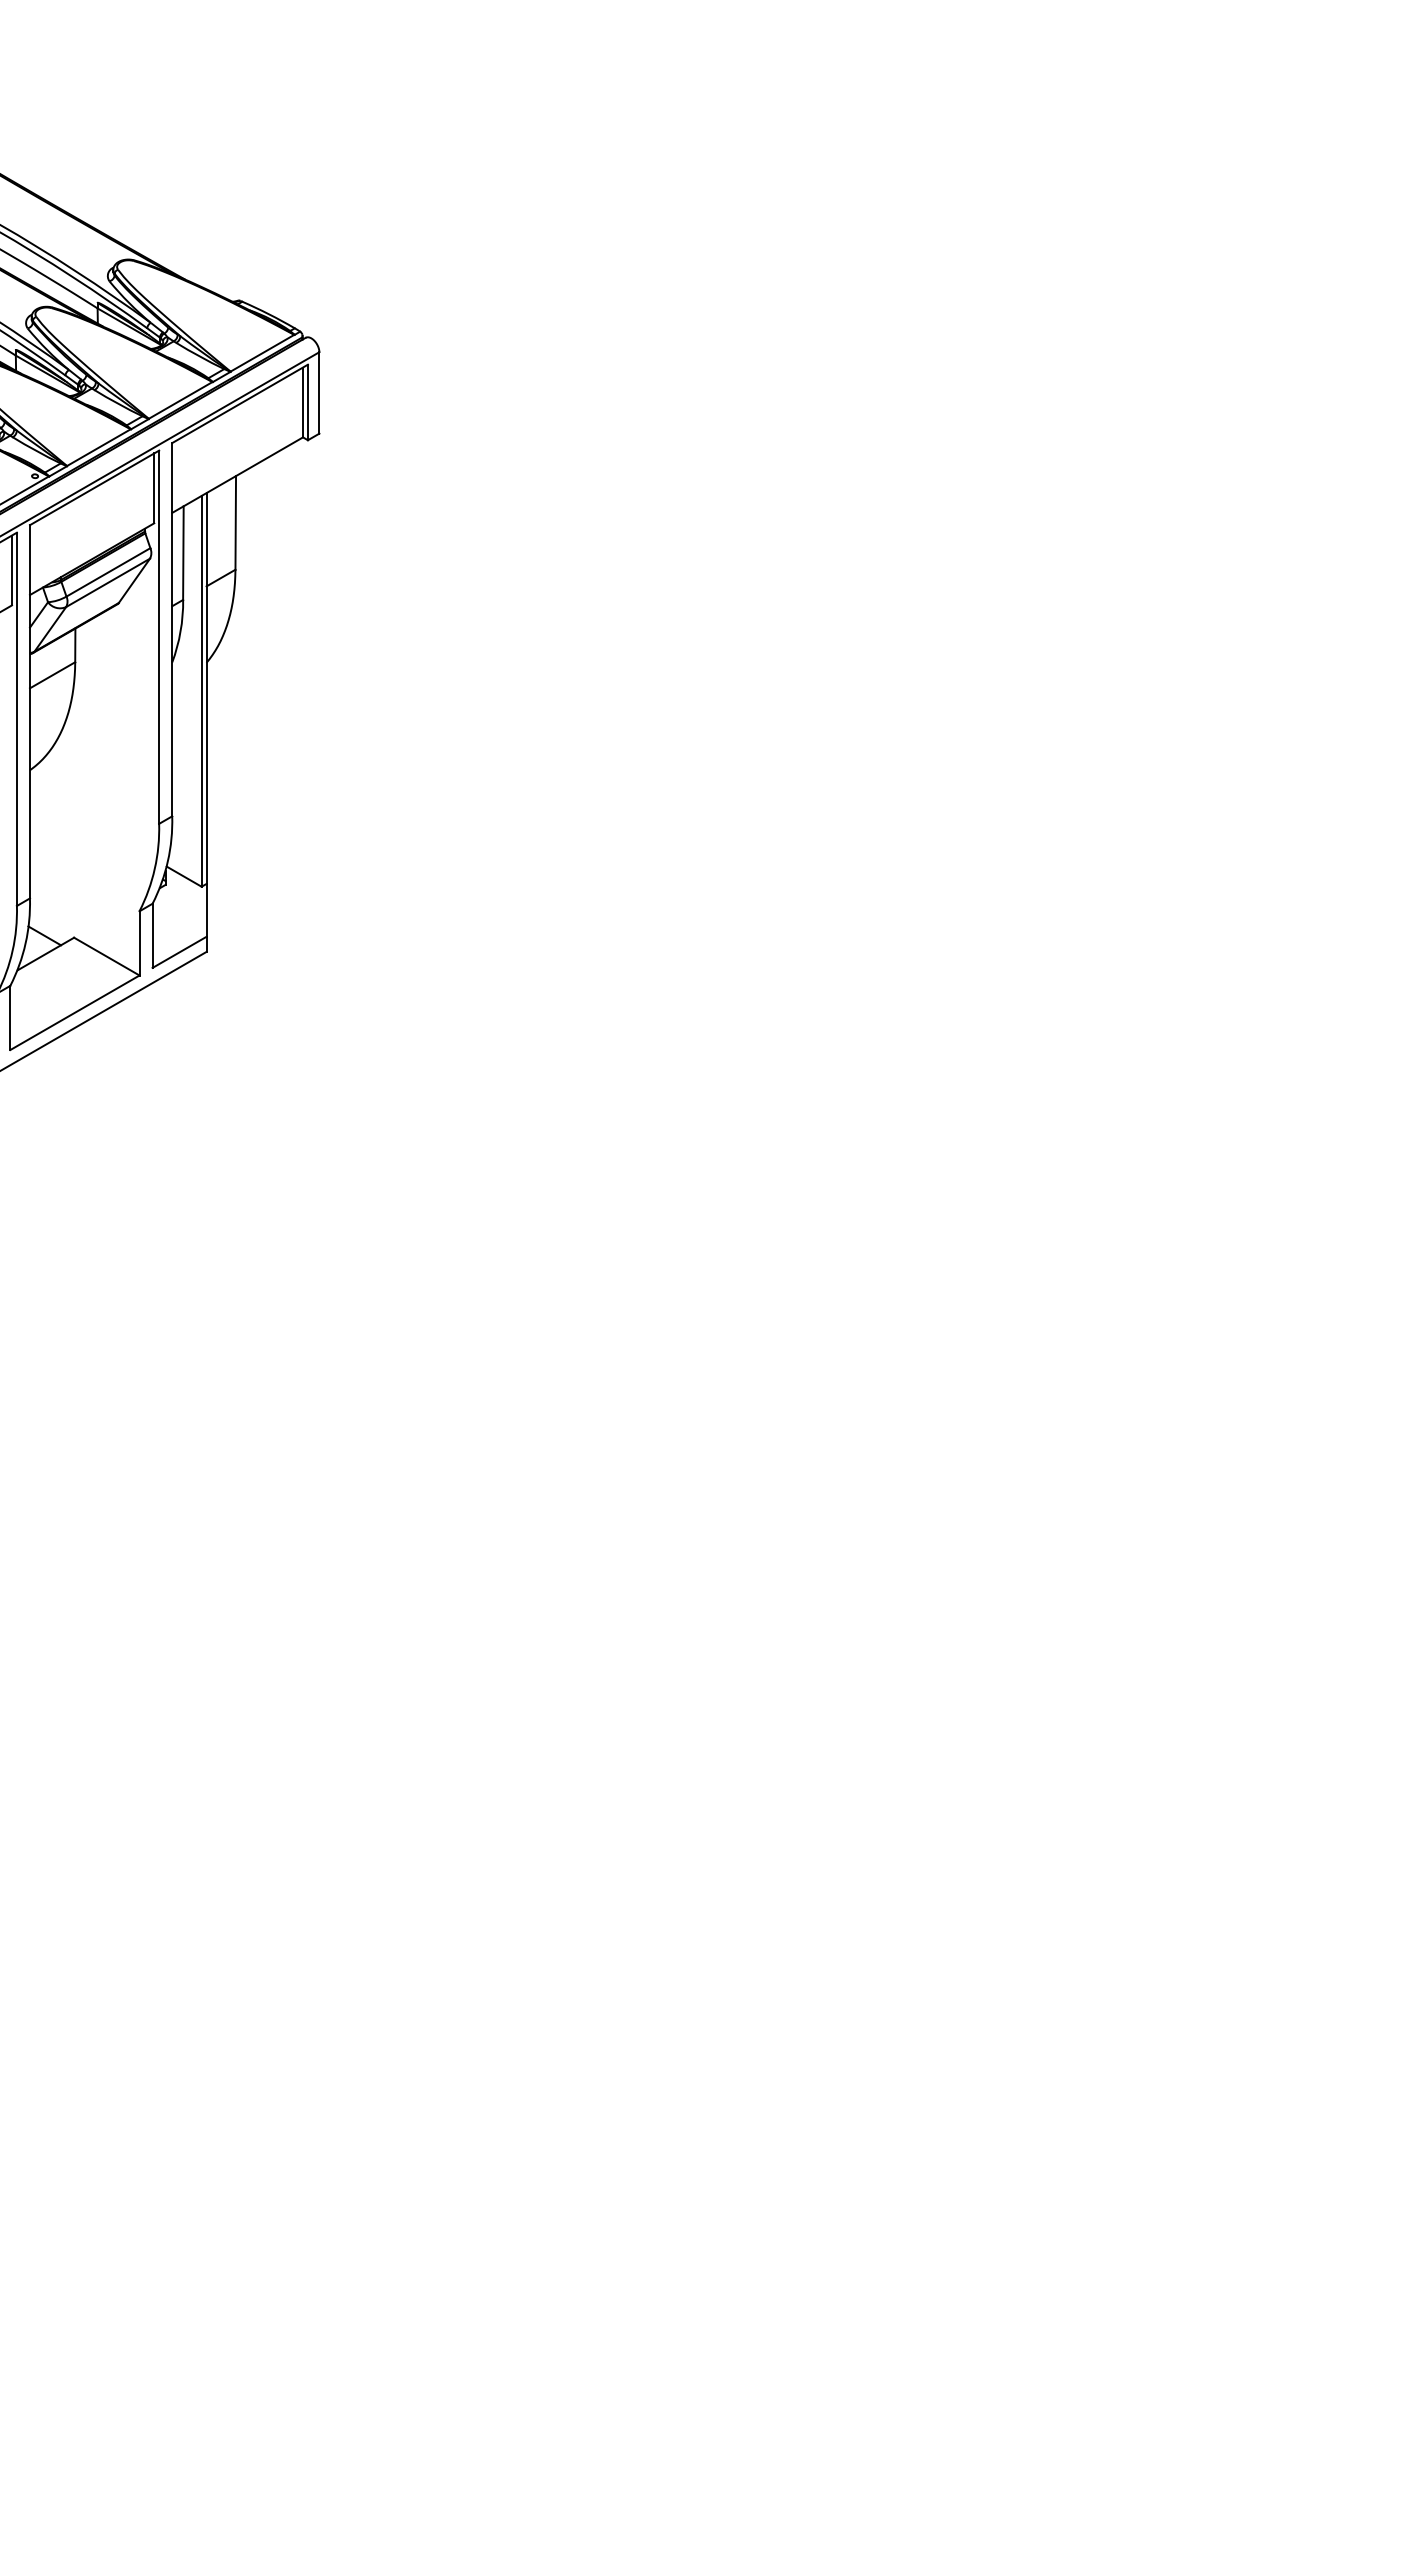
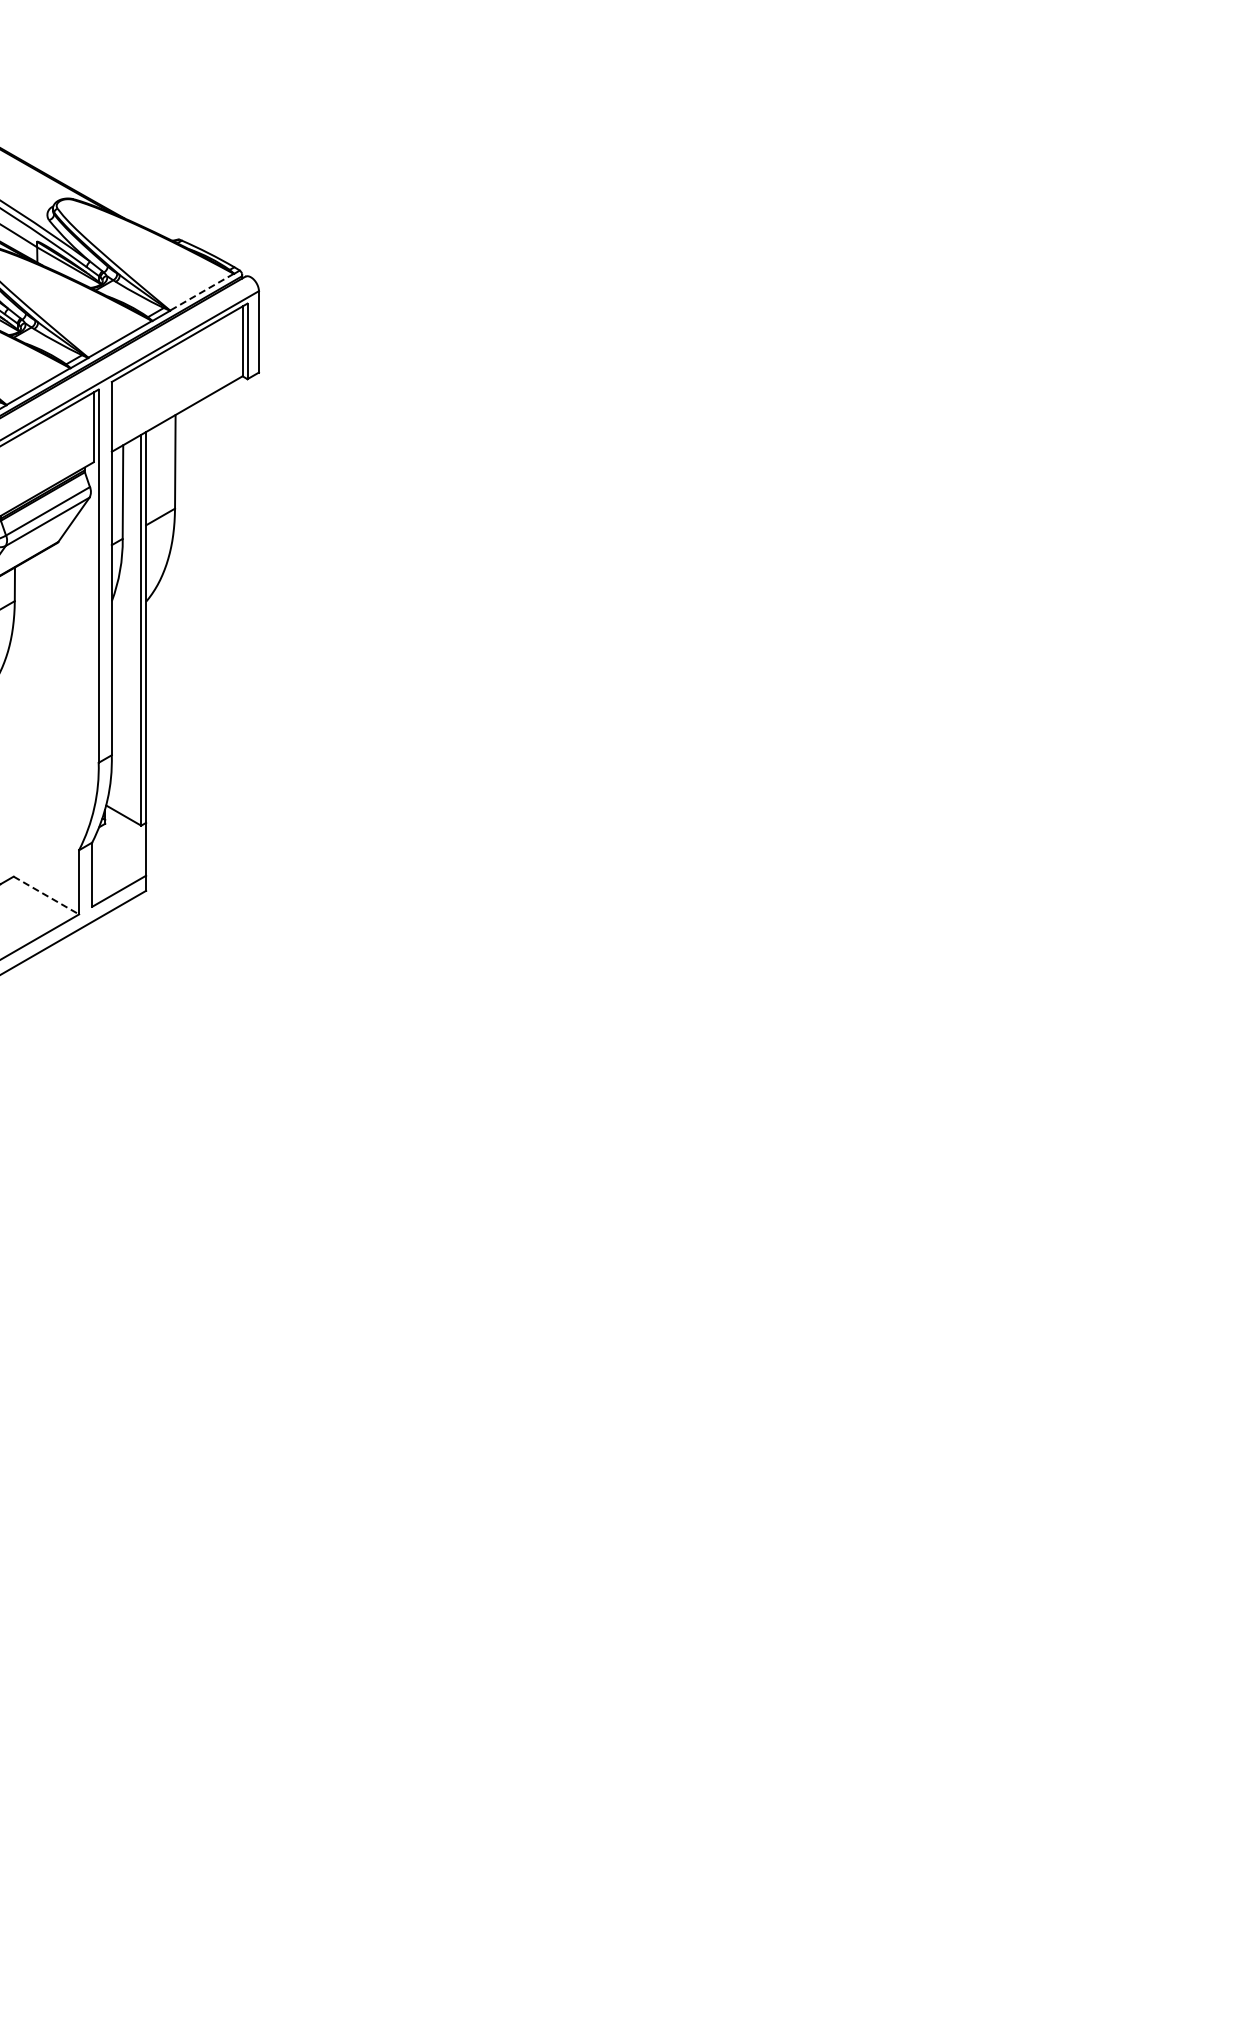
line: (262, 353) -> (202, 292), solid -> dashed
line: (106, 956) -> (46, 895), solid -> dashed

